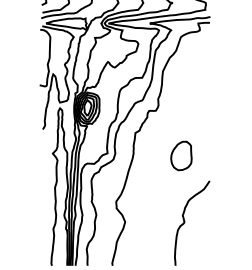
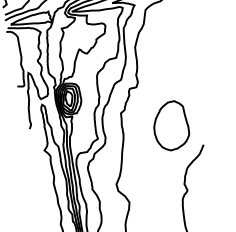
part: (181, 155) -> (170, 125), size x1.67

